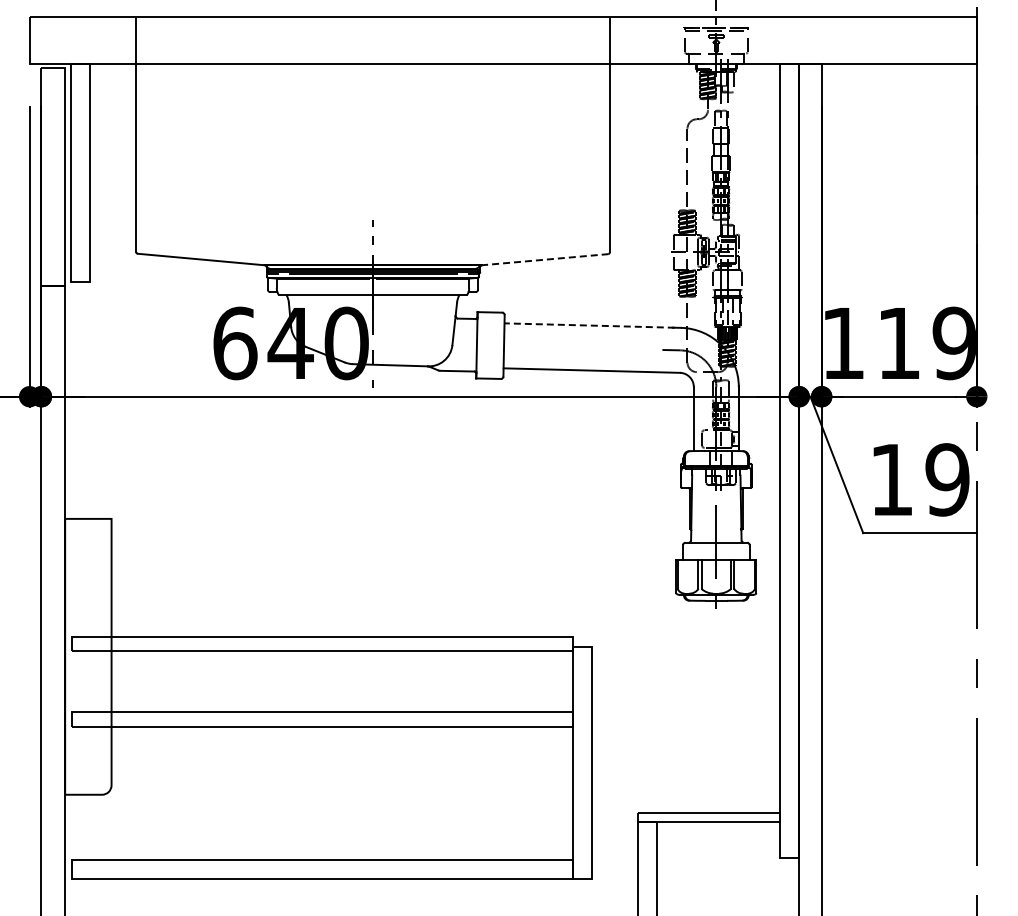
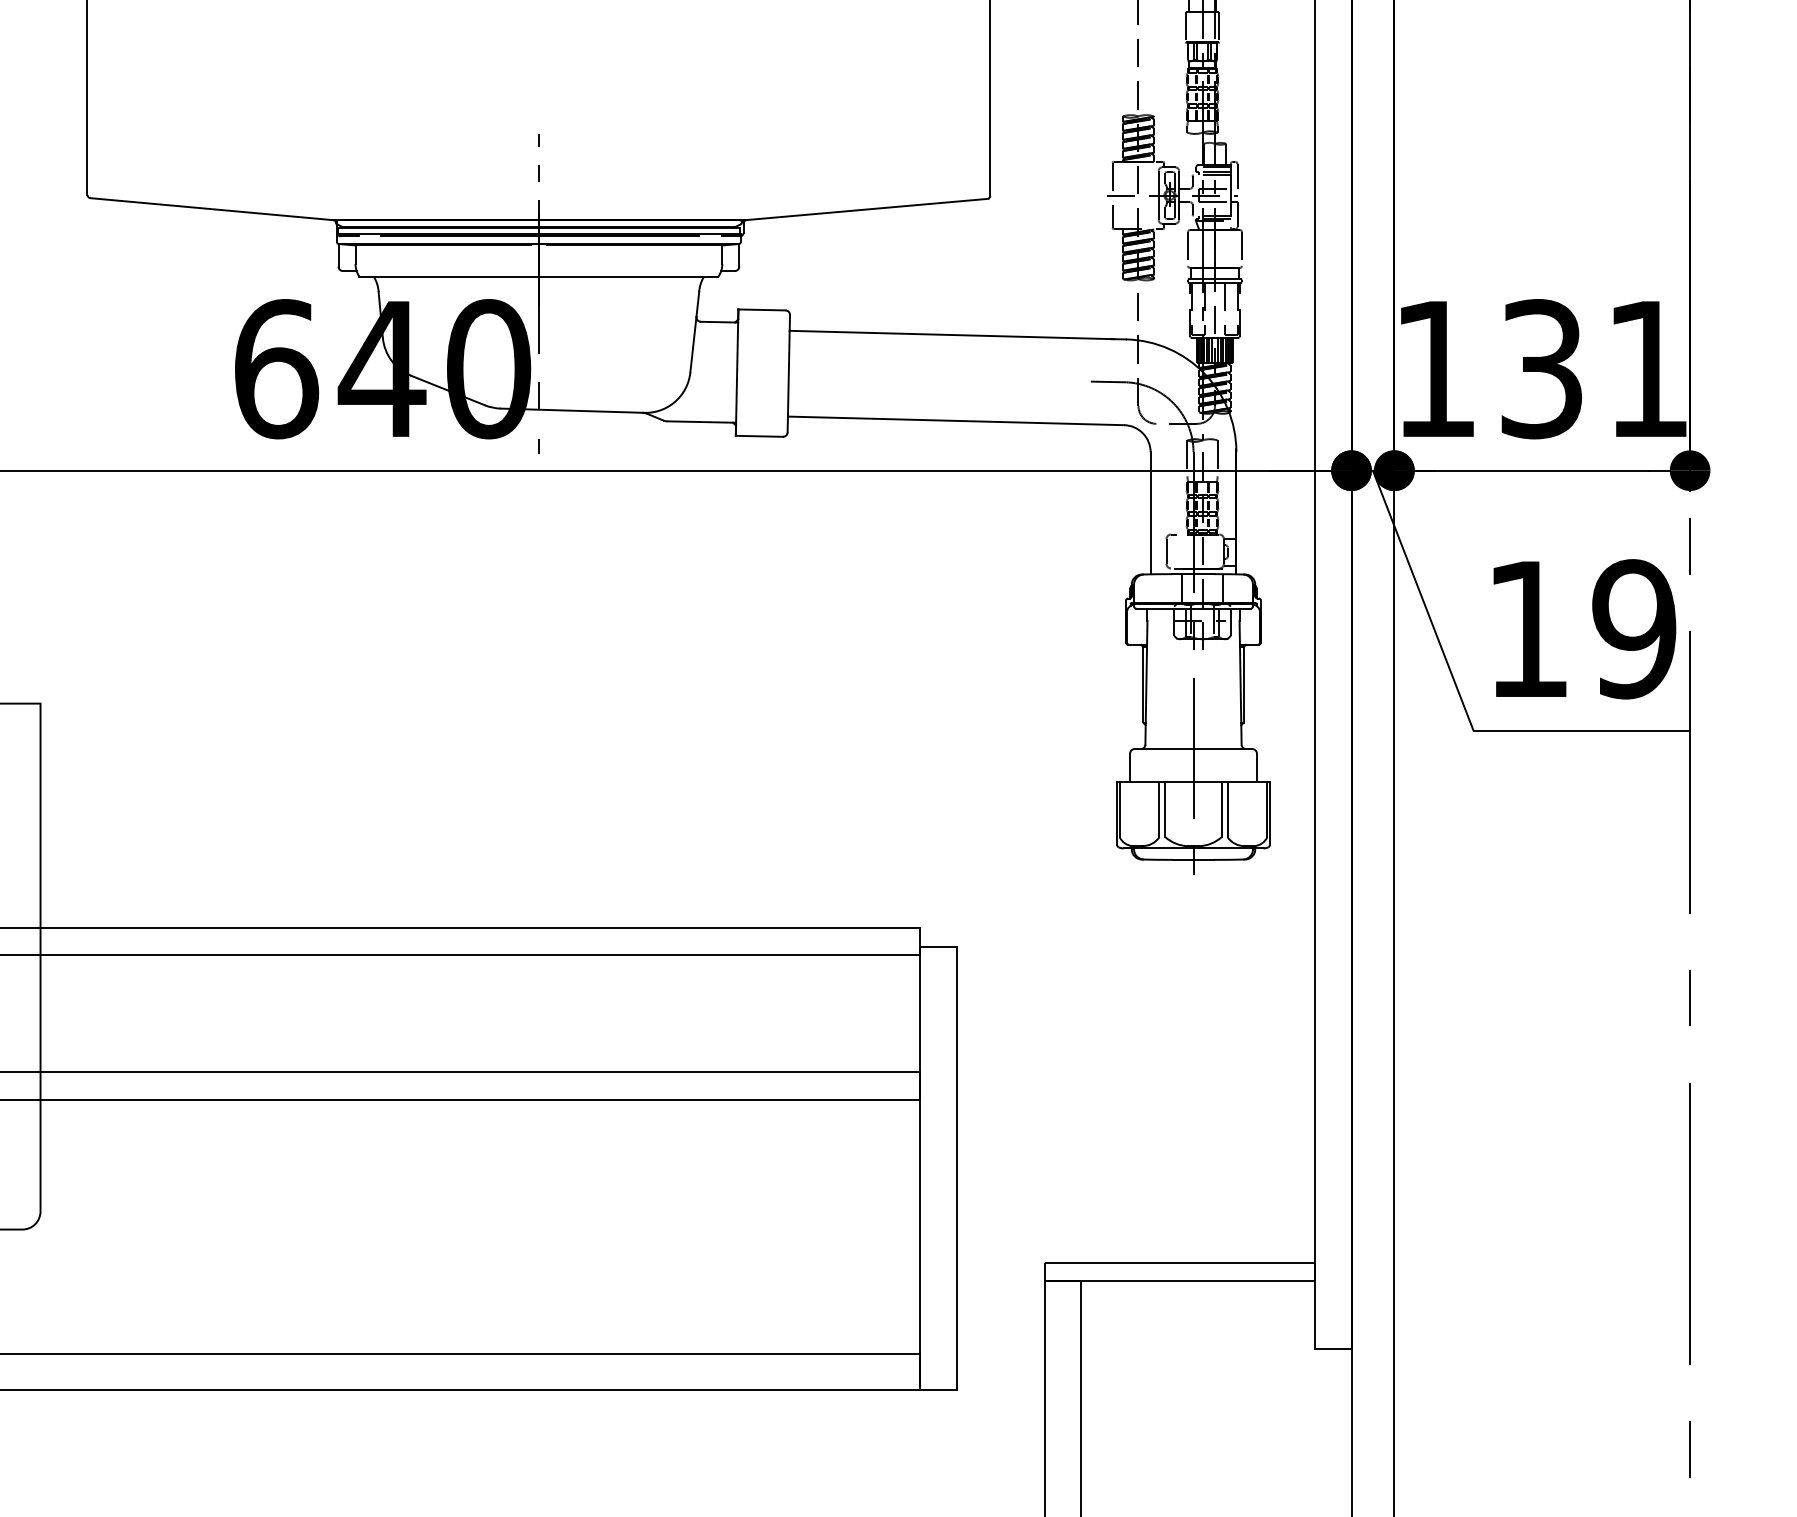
line: (545, 259) -> (867, 209), dashed -> solid
line: (589, 325) -> (951, 334), dashed -> solid
text: (926, 343) -> (1594, 369), 119 -> 131

